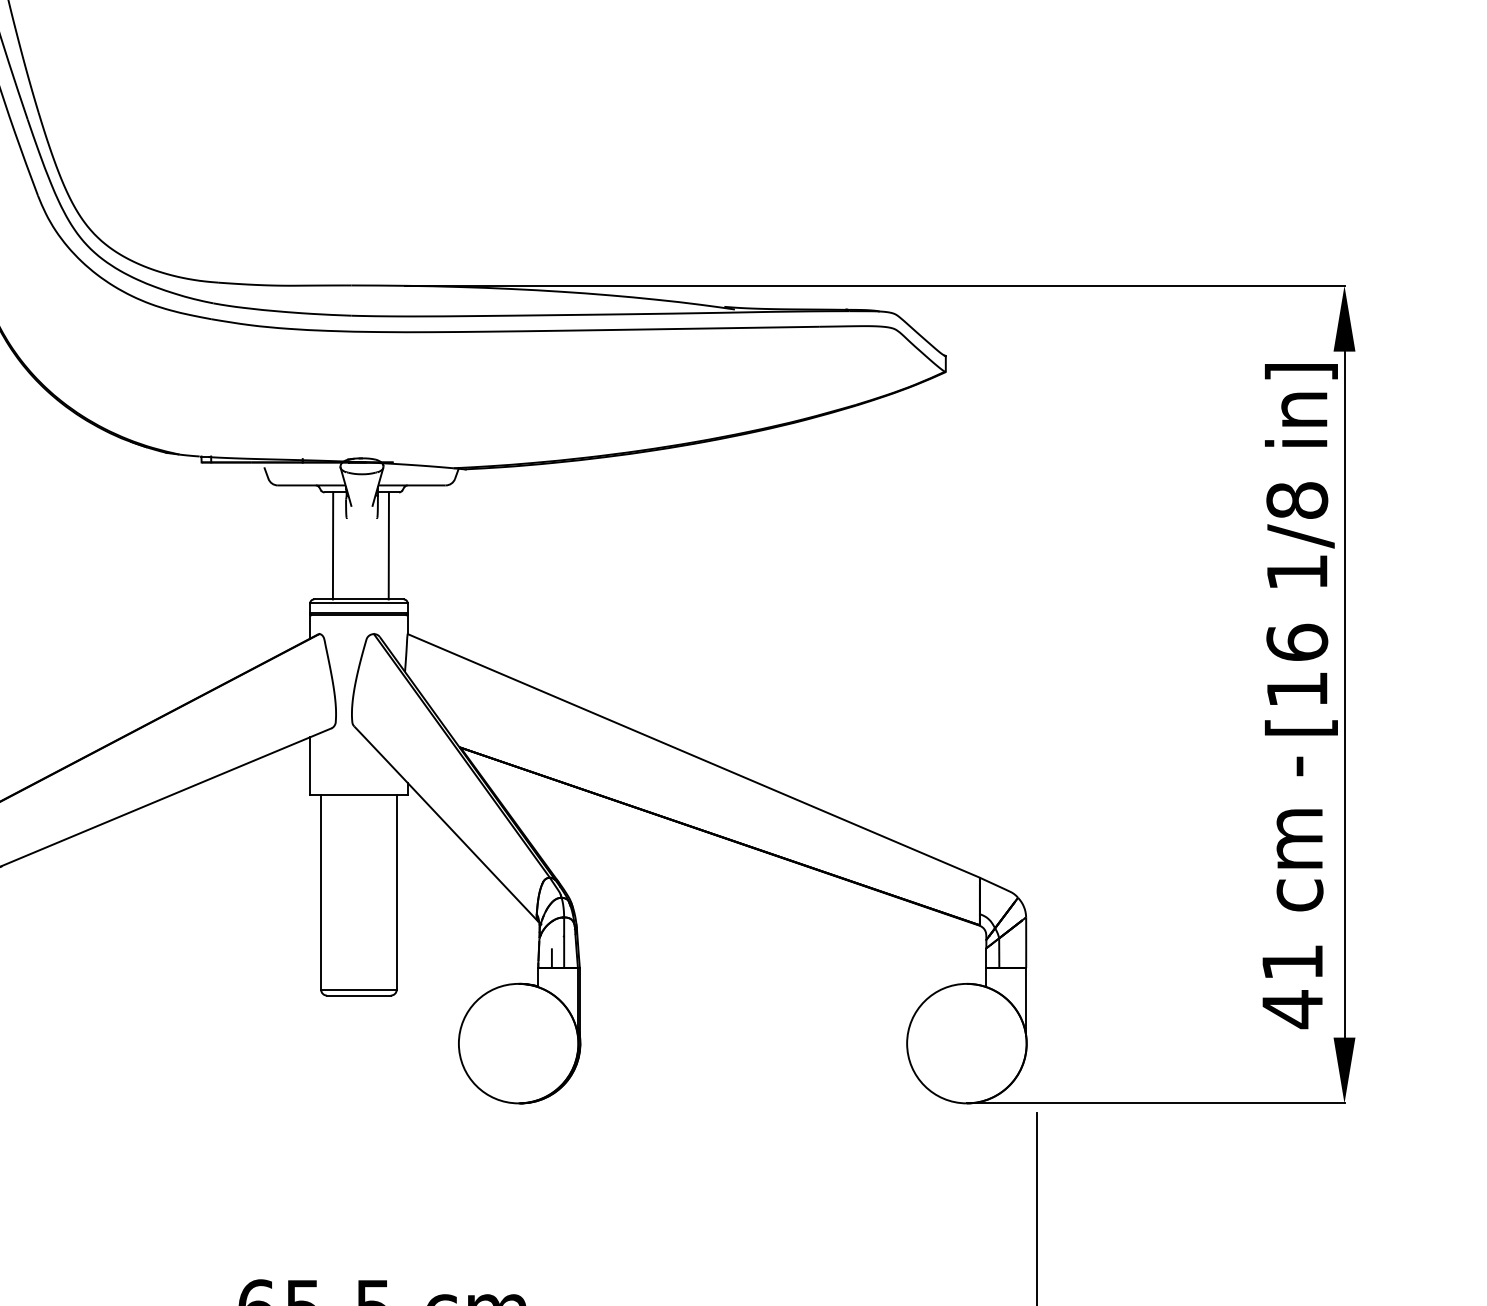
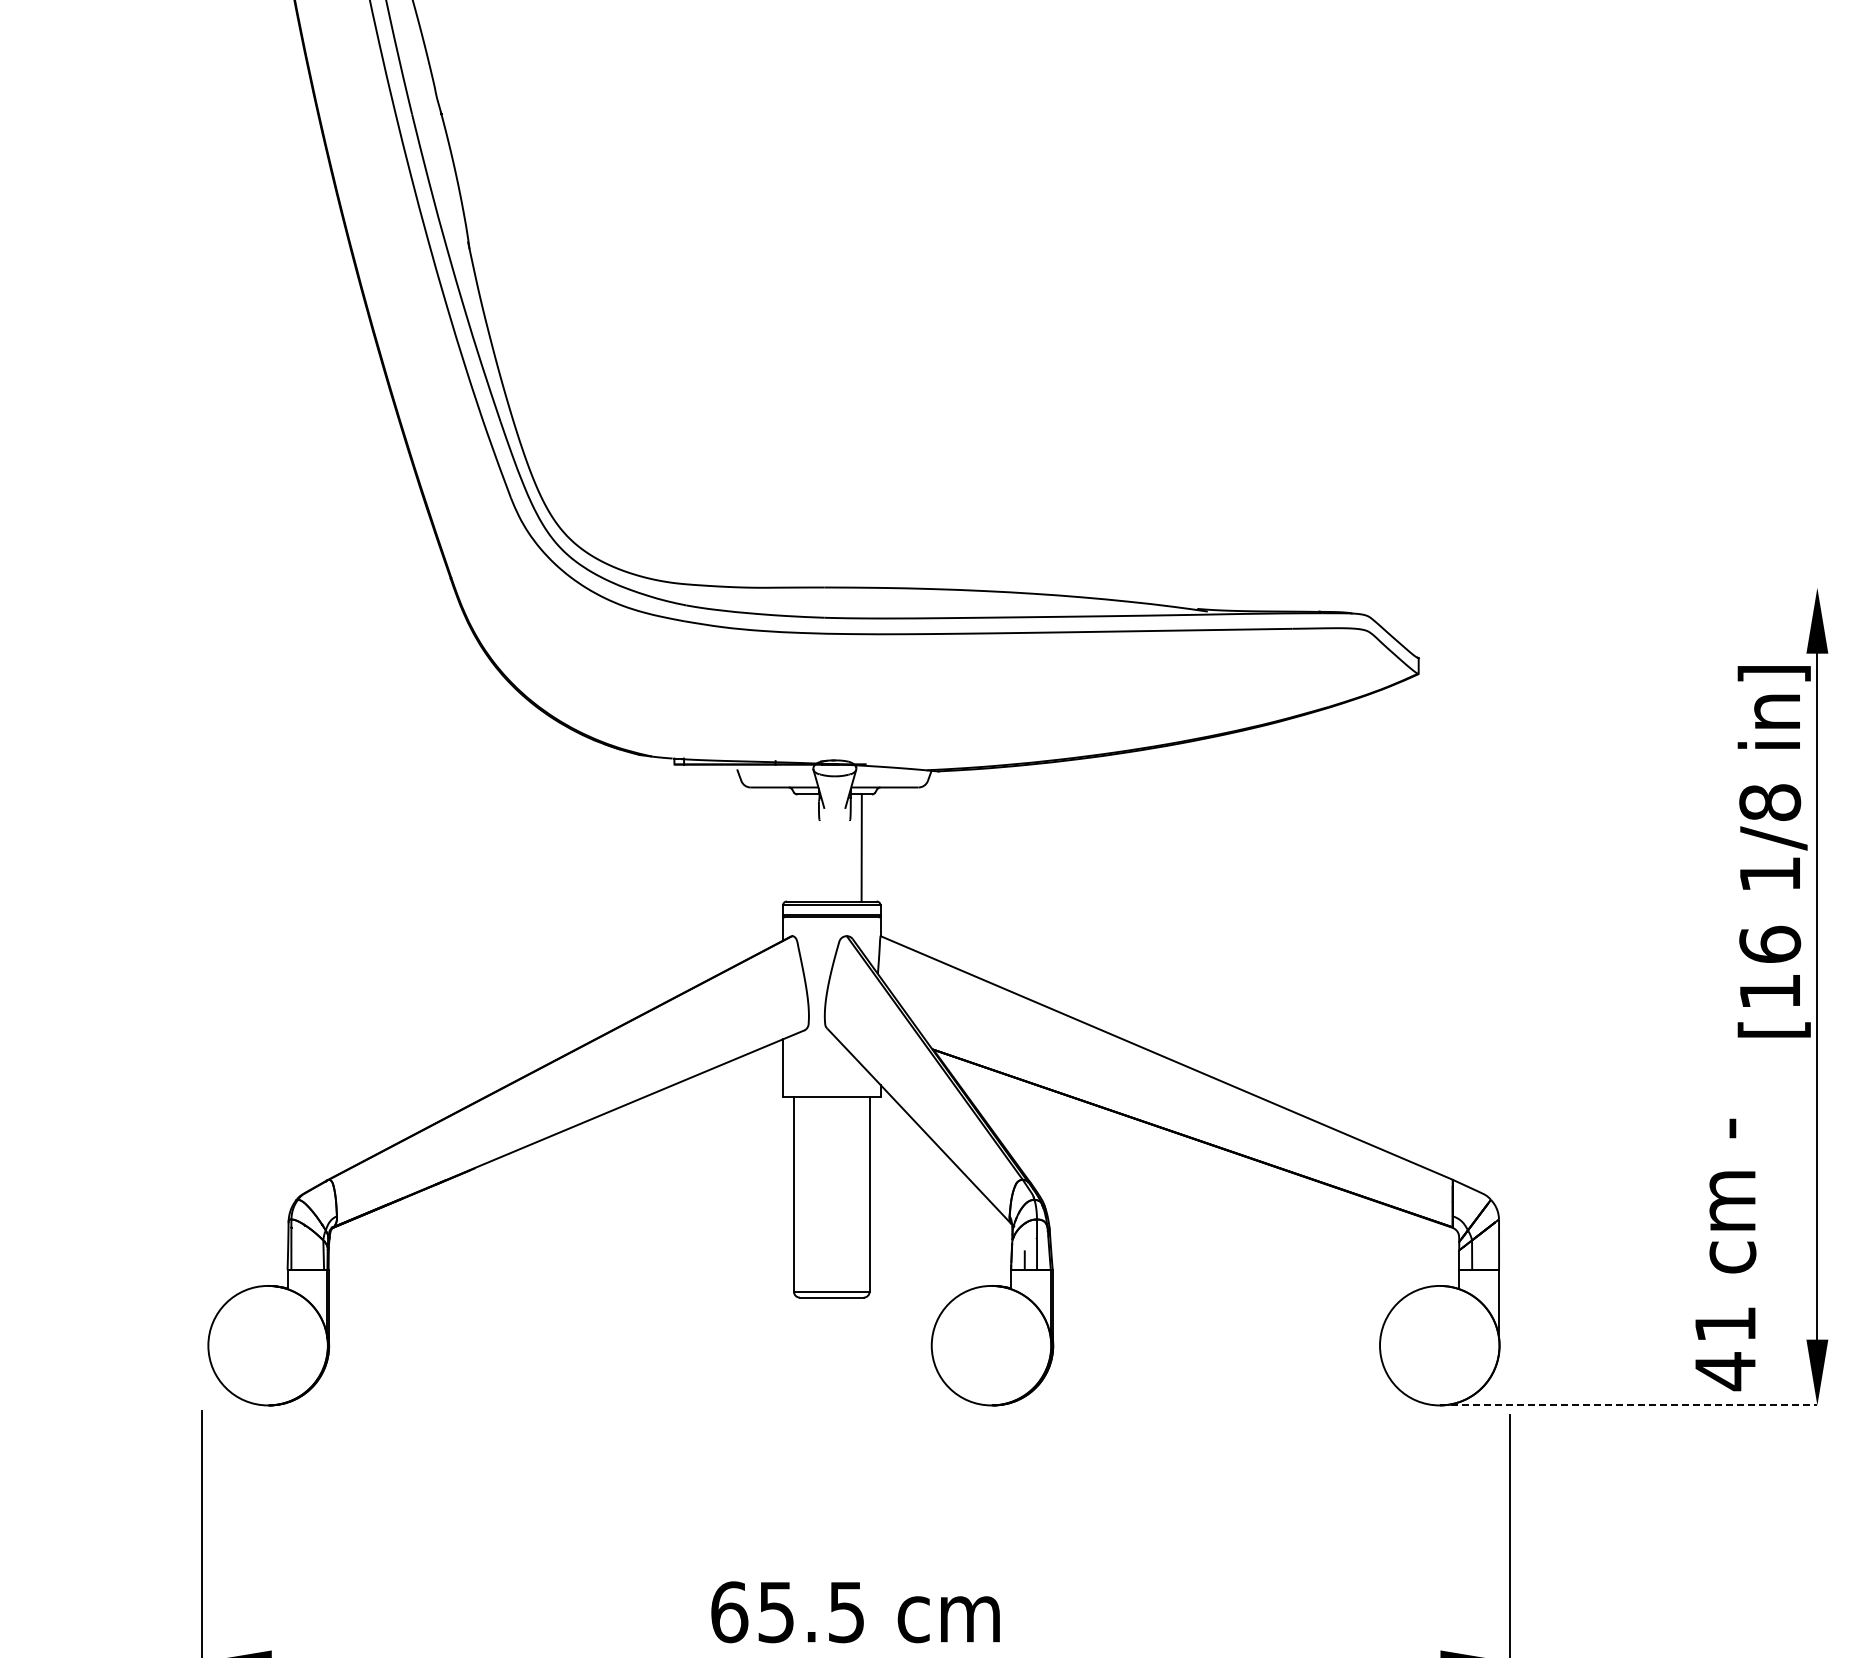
line: (874, 285) -> (1347, 587), removed
line: (332, 545) -> (805, 847), removed
text: (1292, 892) -> (1725, 1254), moved
line: (1155, 1103) -> (1628, 1405), solid -> dashed

